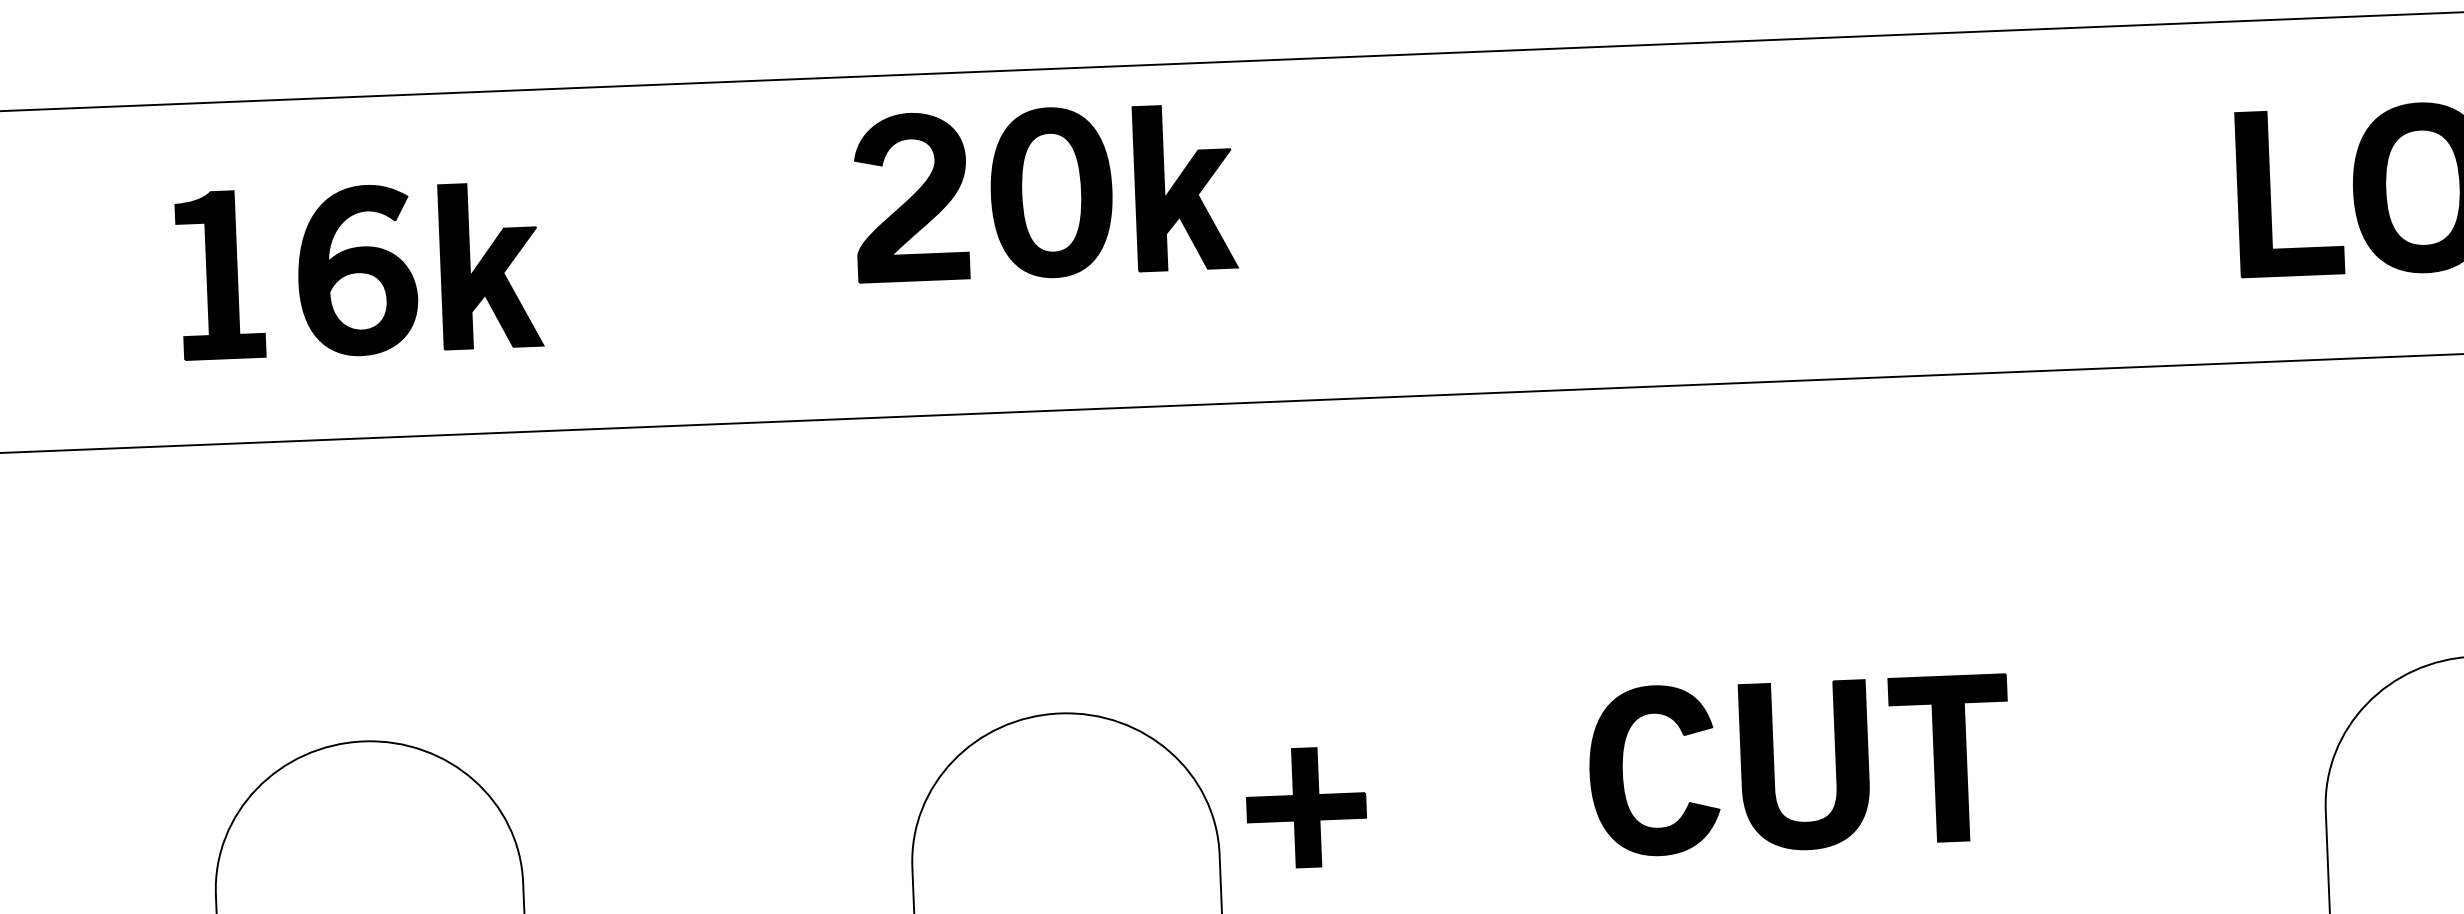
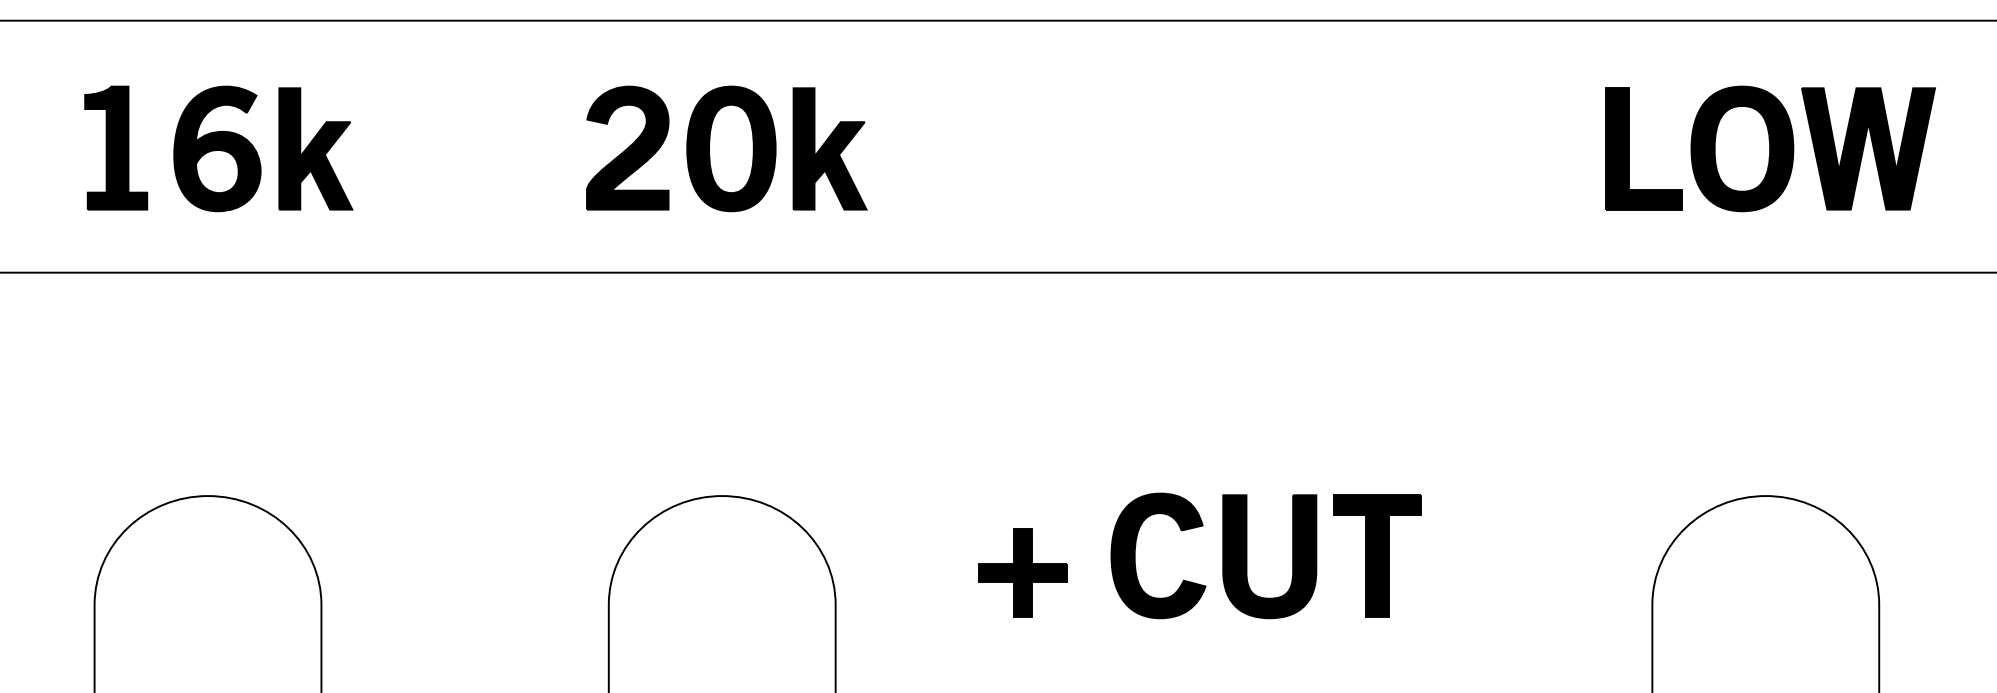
part: (1044, 192) -> (726, 148), moved
part: (1305, 807) -> (1022, 572), moved

